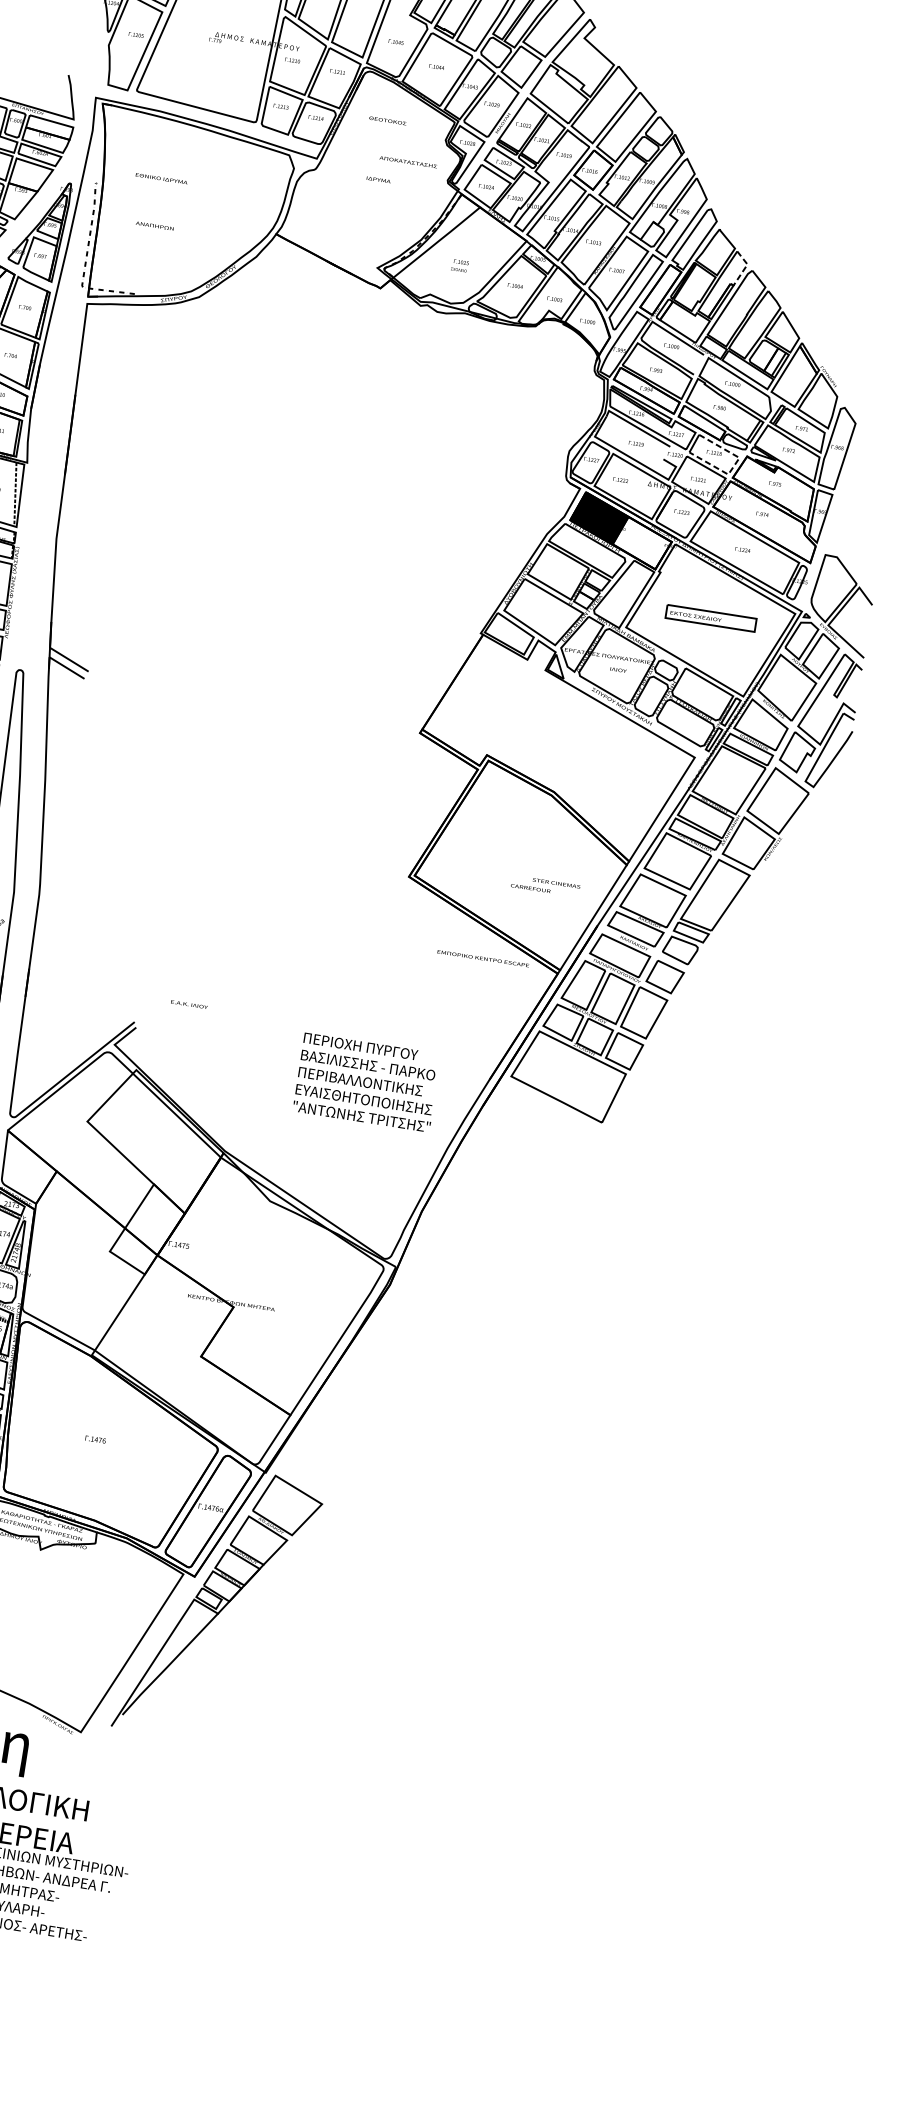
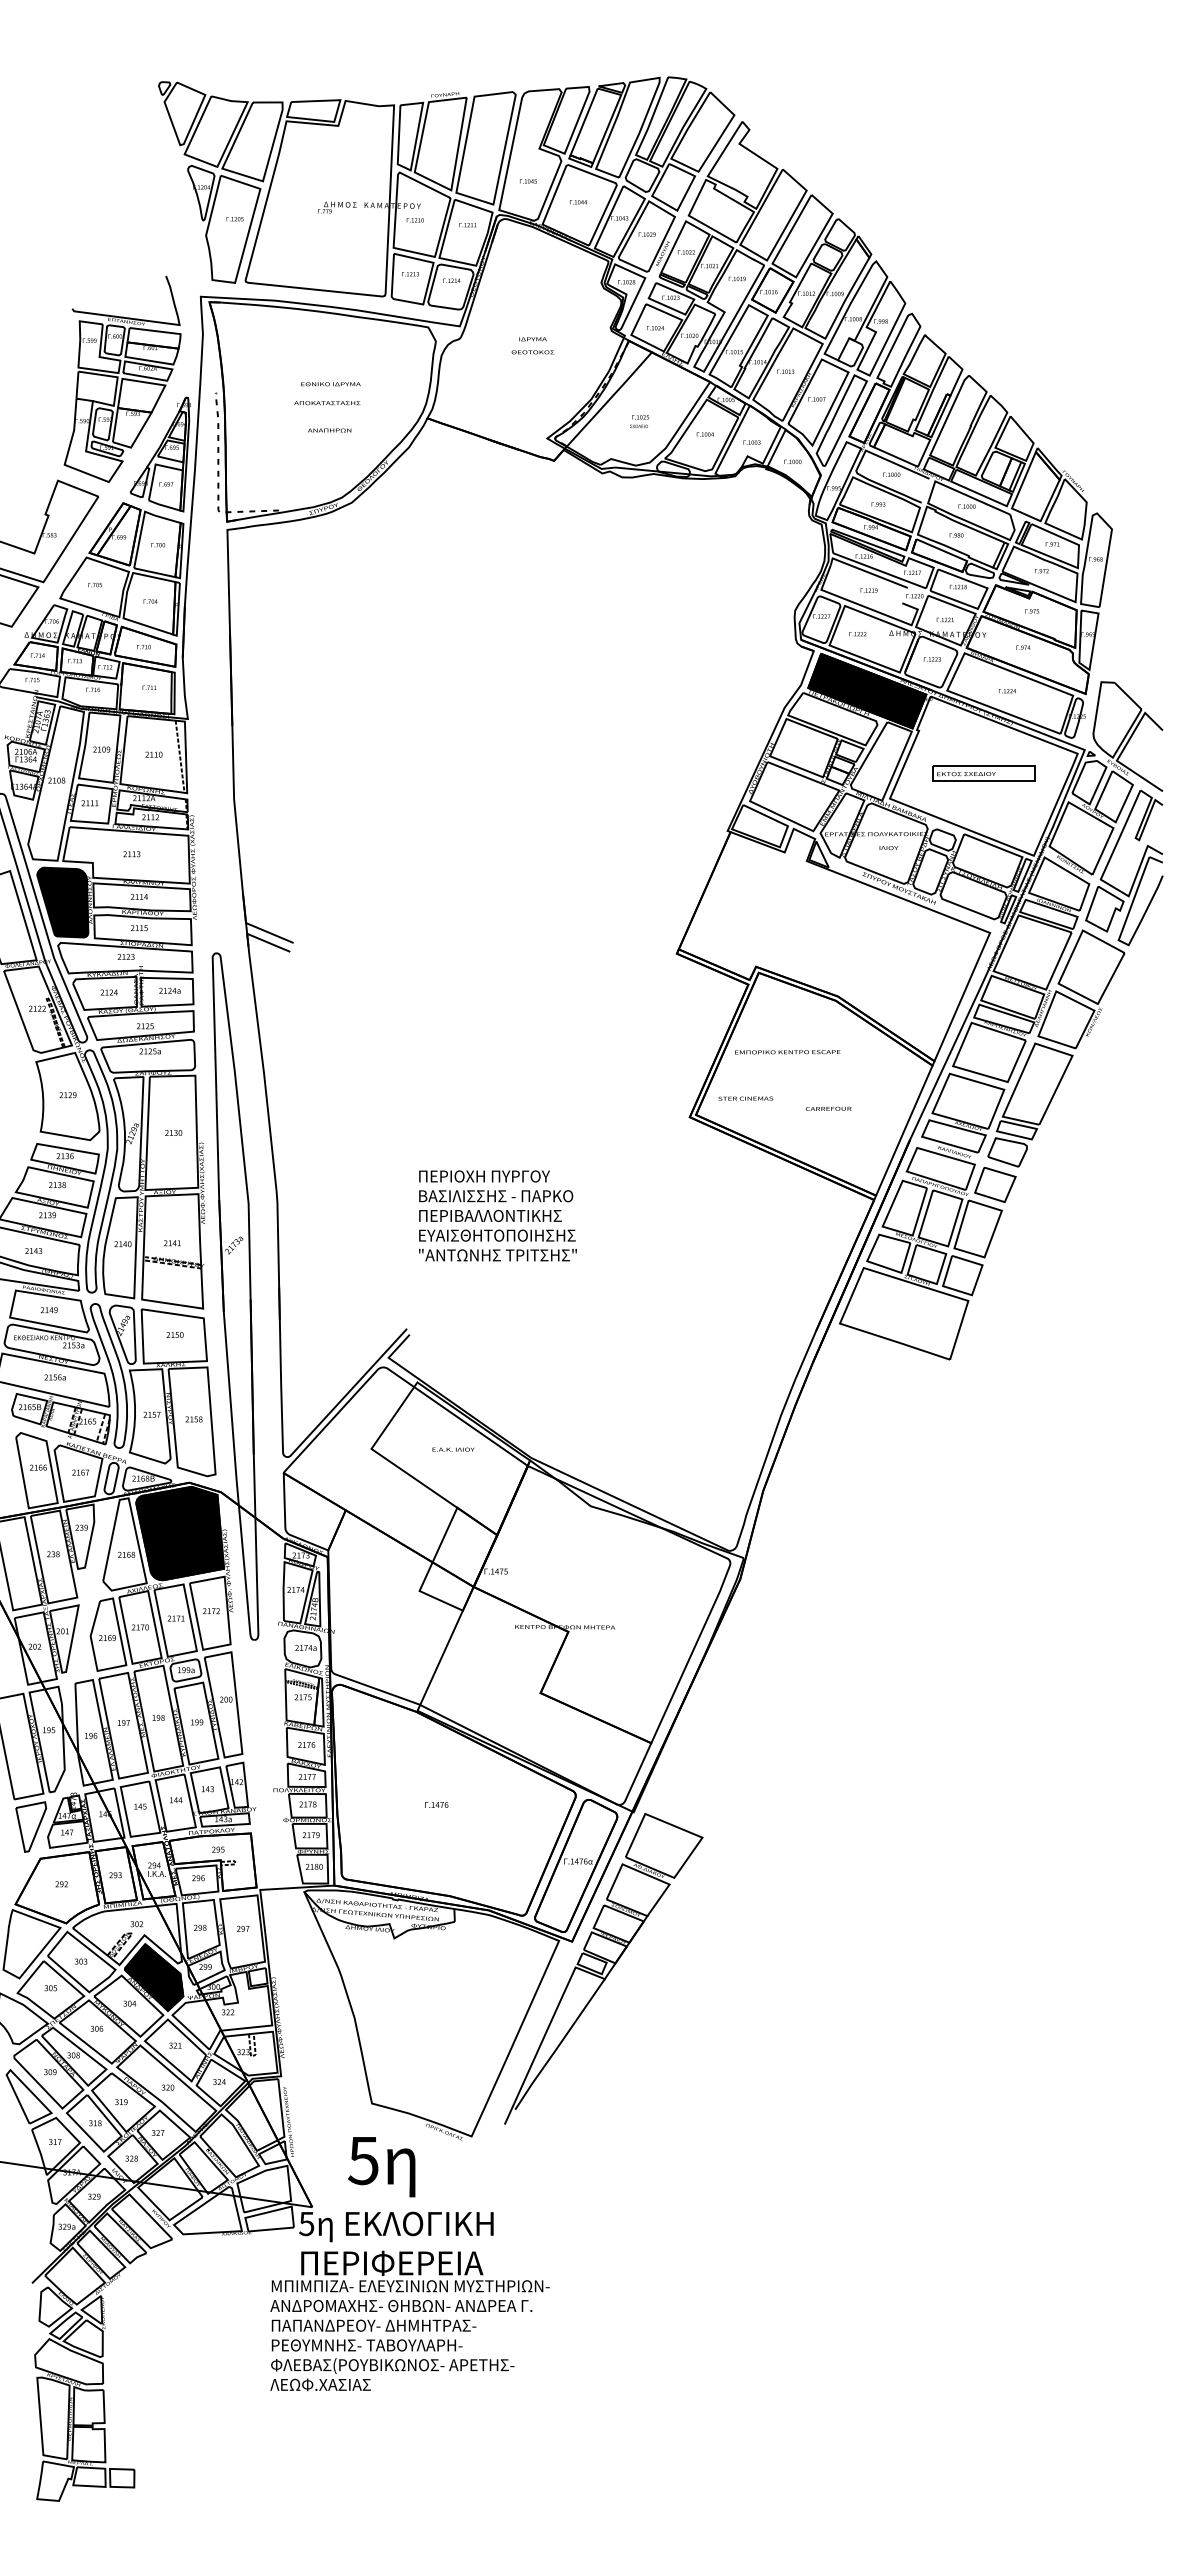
text: (387, 120) -> (532, 352), moved
text: (408, 162) -> (327, 403), moved
text: (161, 178) -> (330, 384), moved
text: (154, 225) -> (329, 430), moved
line: (744, 269) -> (959, 375), dashed -> solid
line: (733, 466) -> (982, 598), dashed -> solid
fill: (642, 542) -> (893, 700), added
text: (556, 883) -> (745, 1098), moved
text: (483, 958) -> (787, 1052), moved
text: (189, 1004) -> (453, 1449), moved
text: (366, 1082) -> (497, 1215), moved

